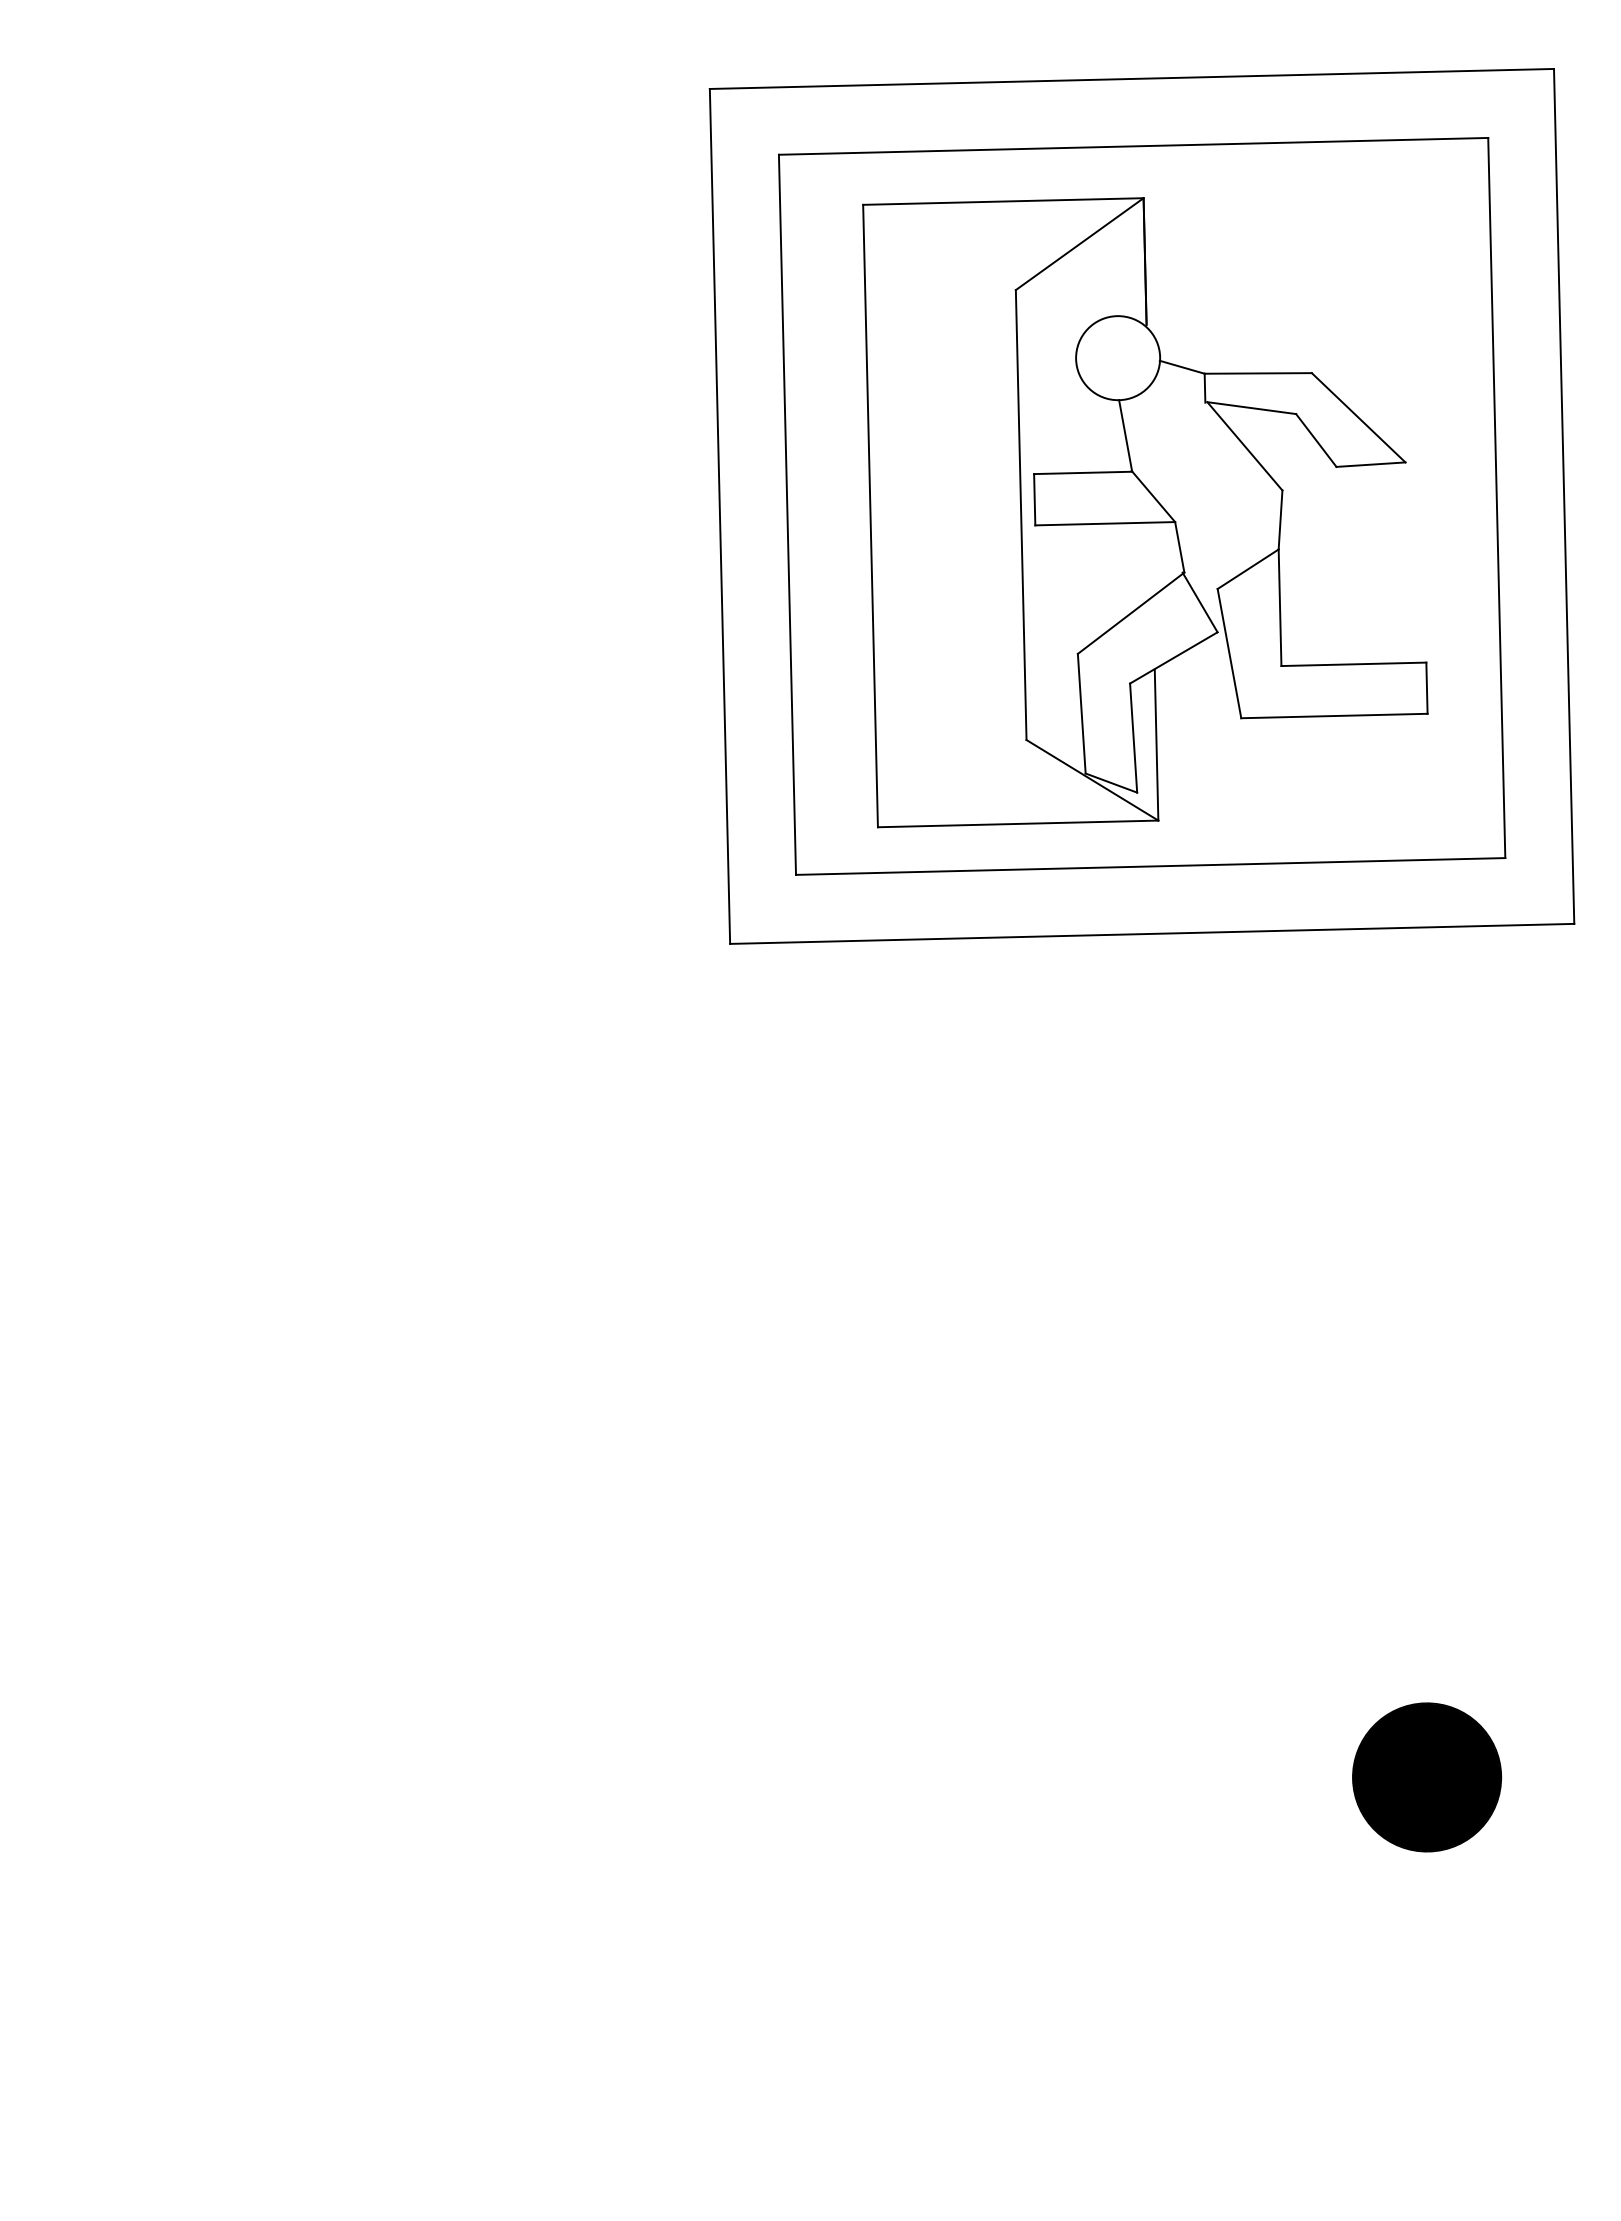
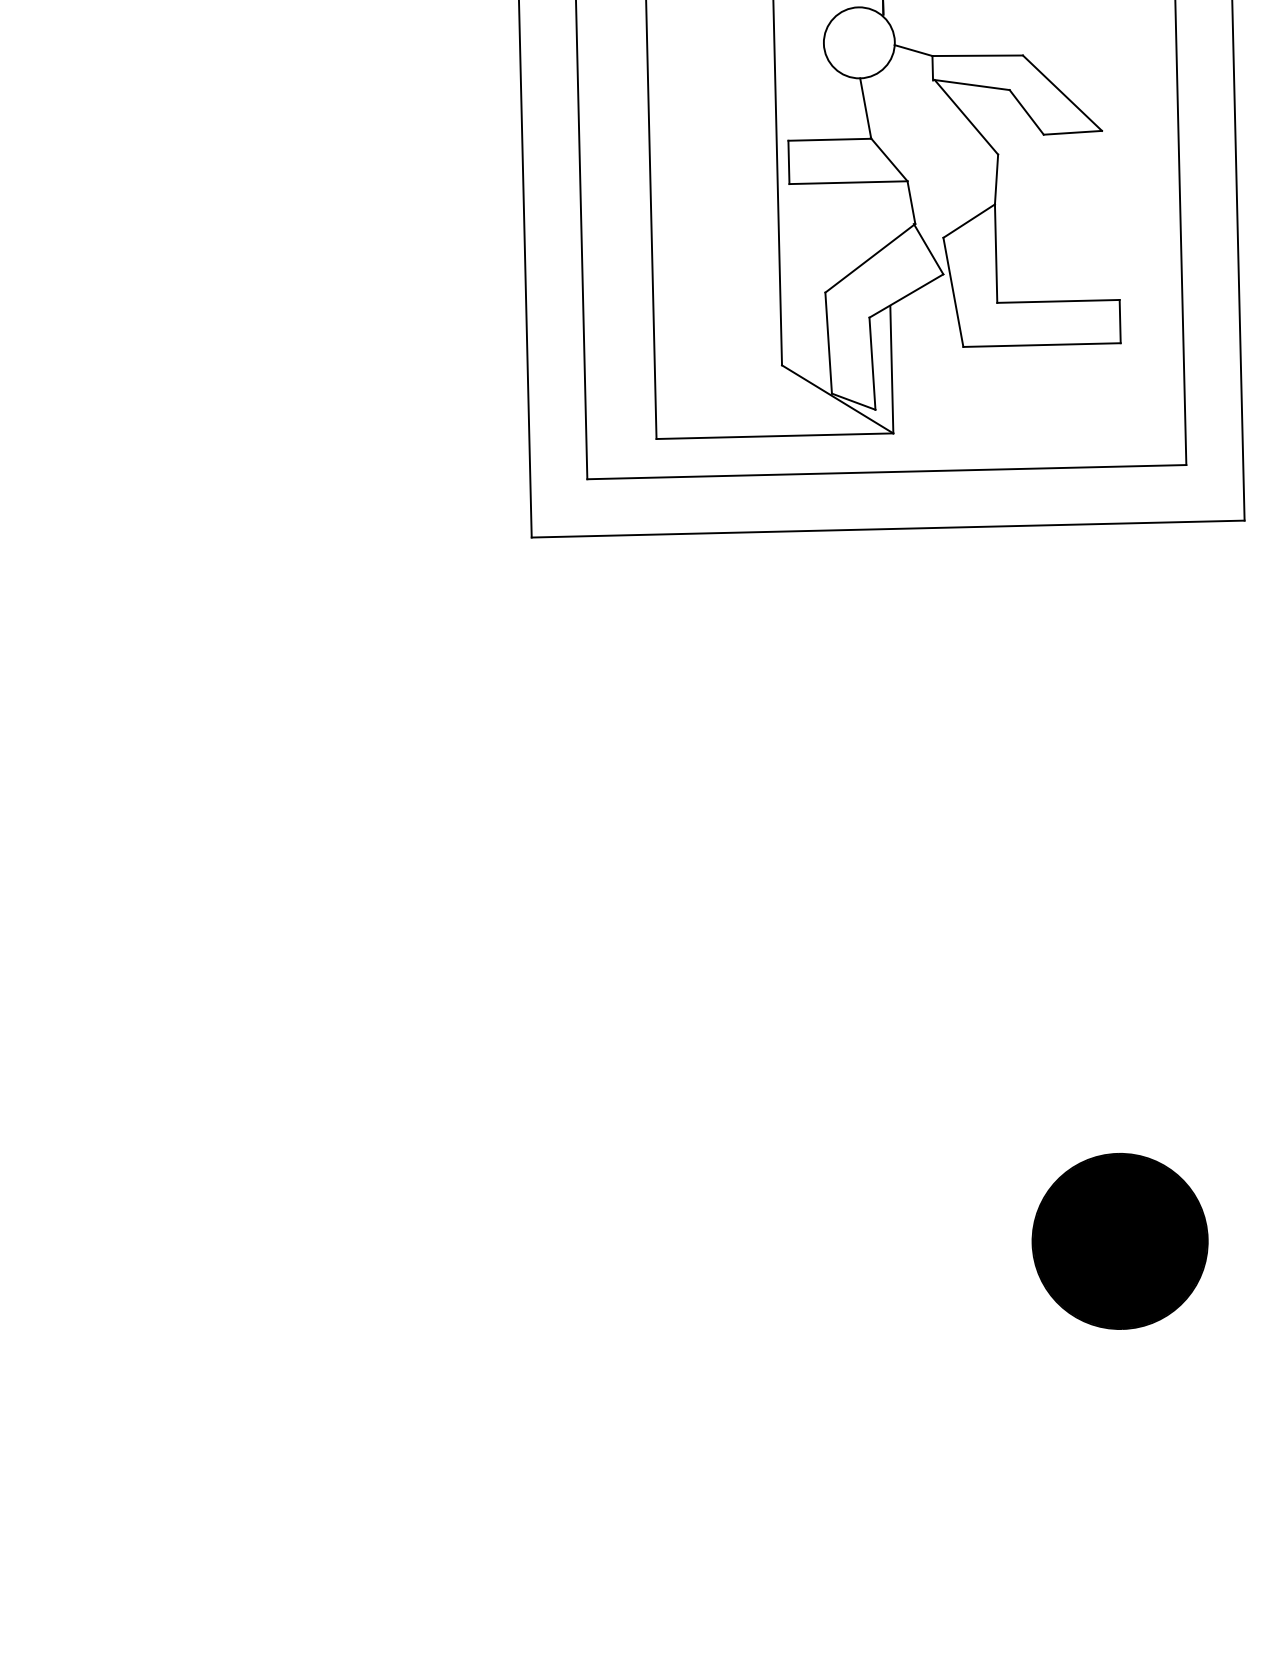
part: (1427, 1777) -> (1120, 1241), size x1.4

